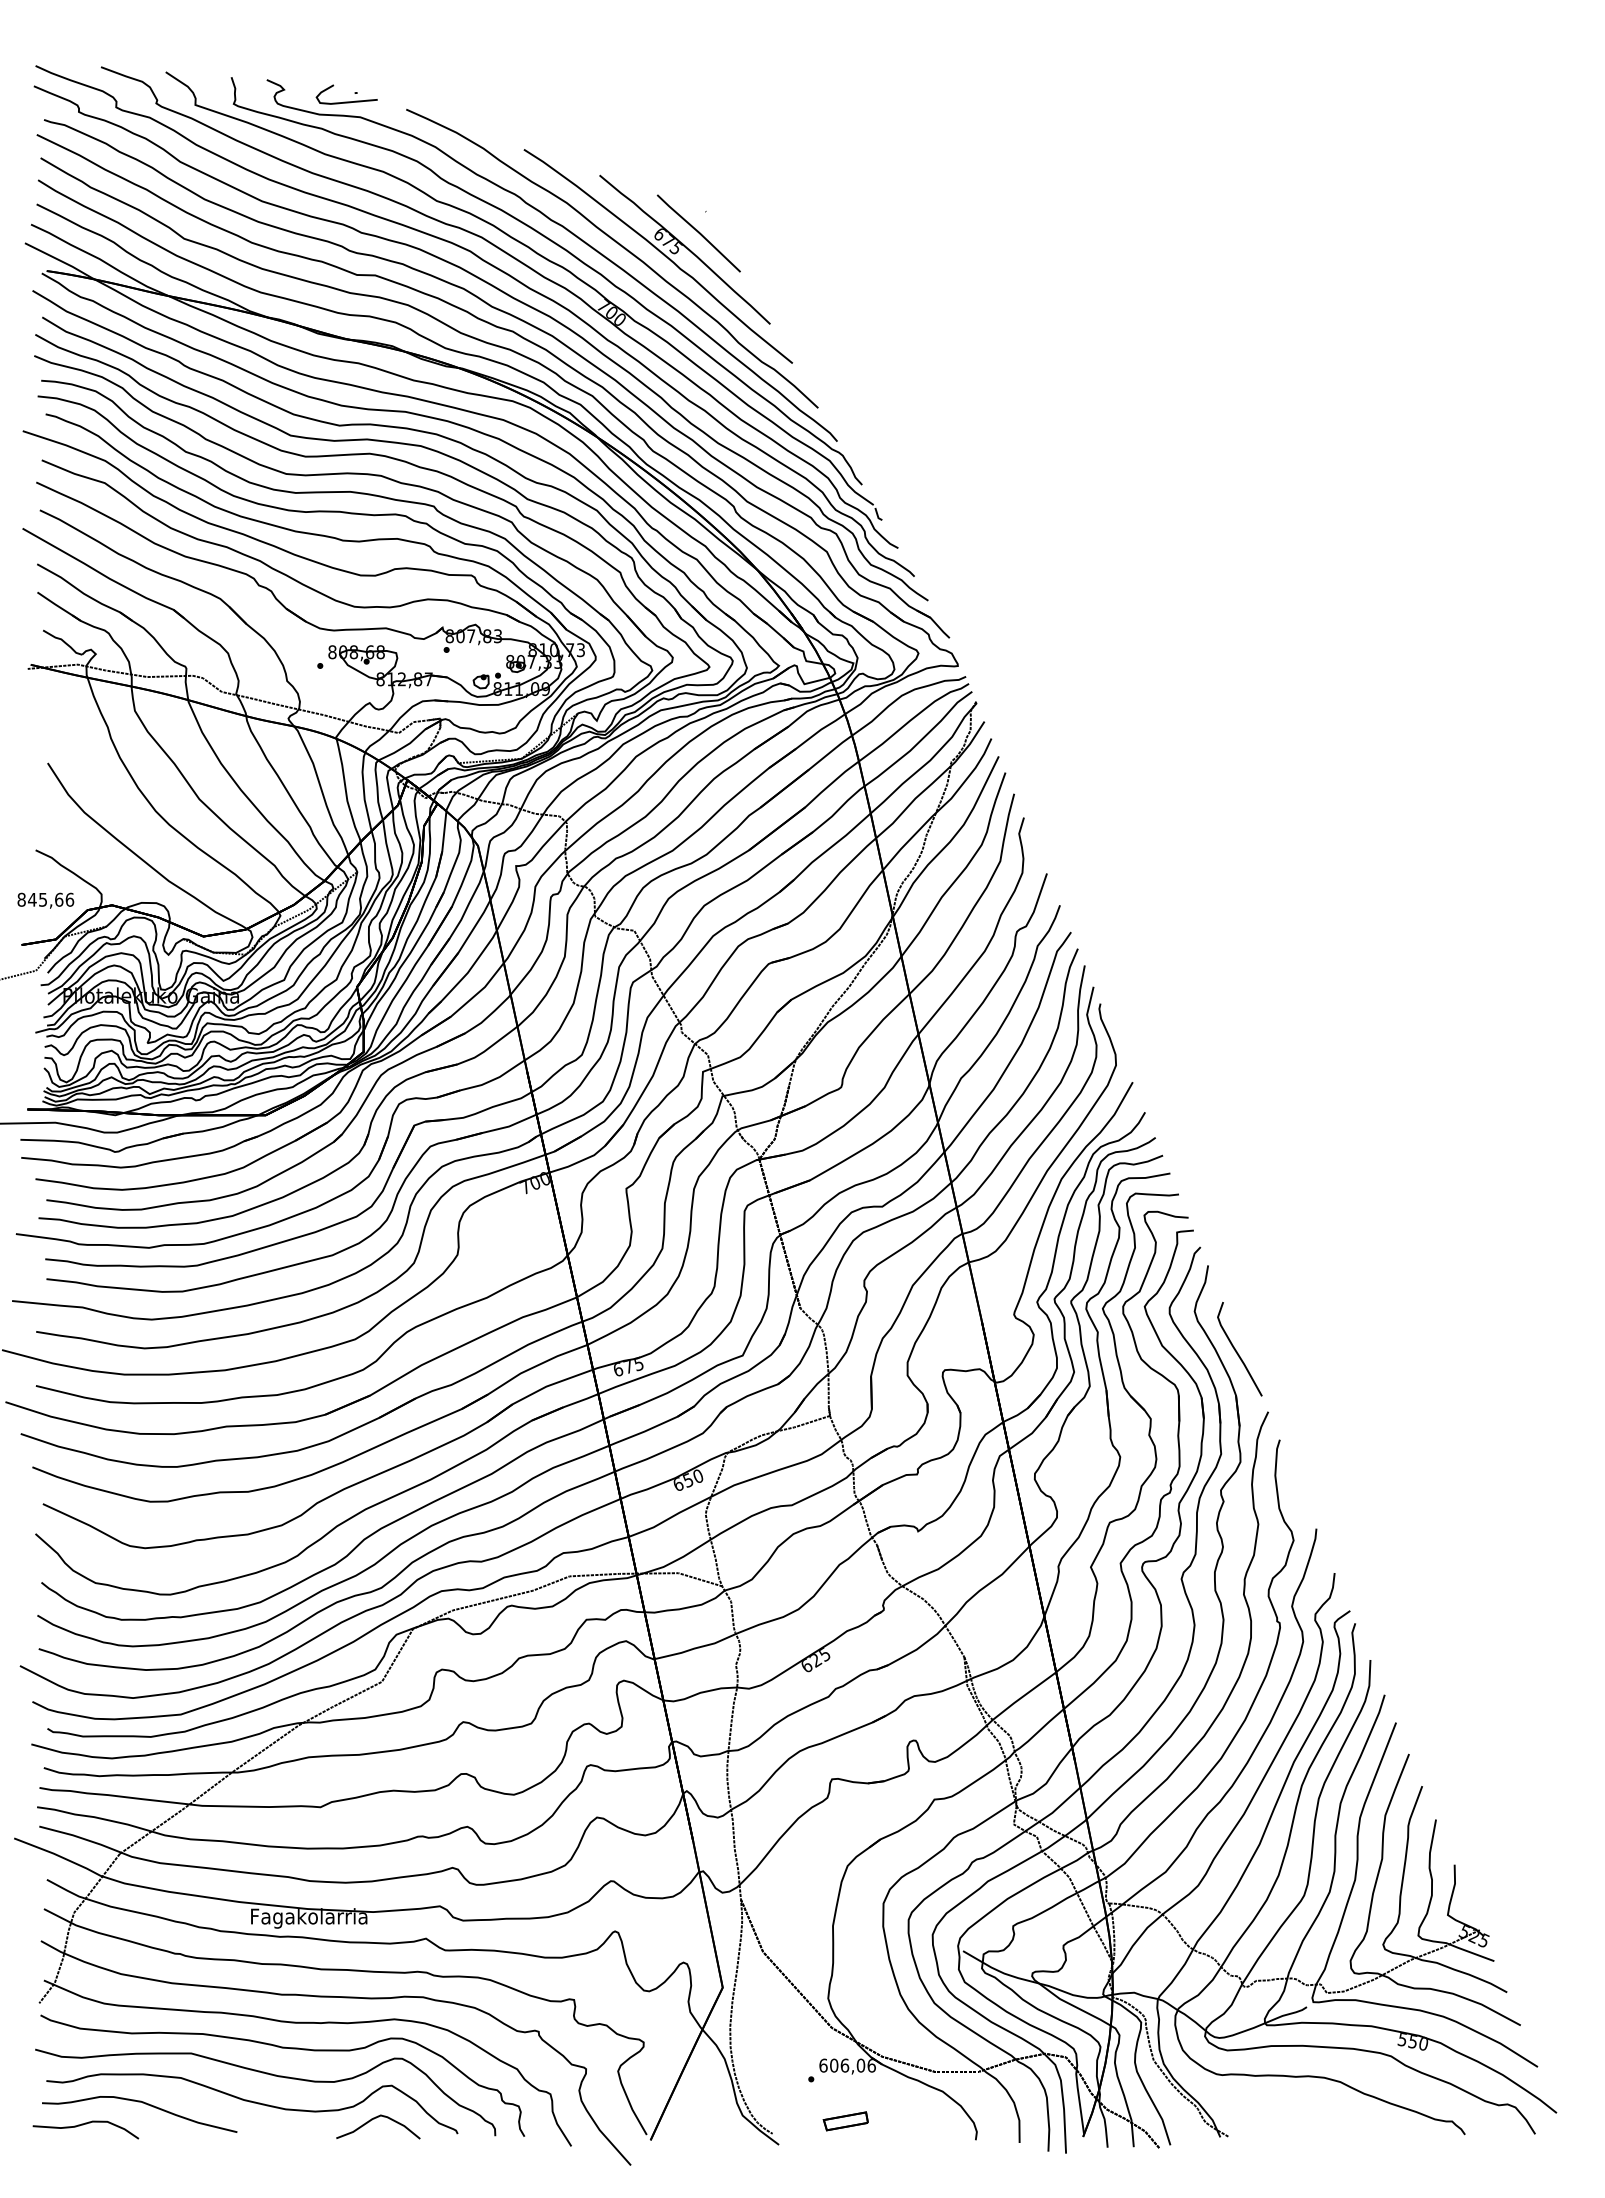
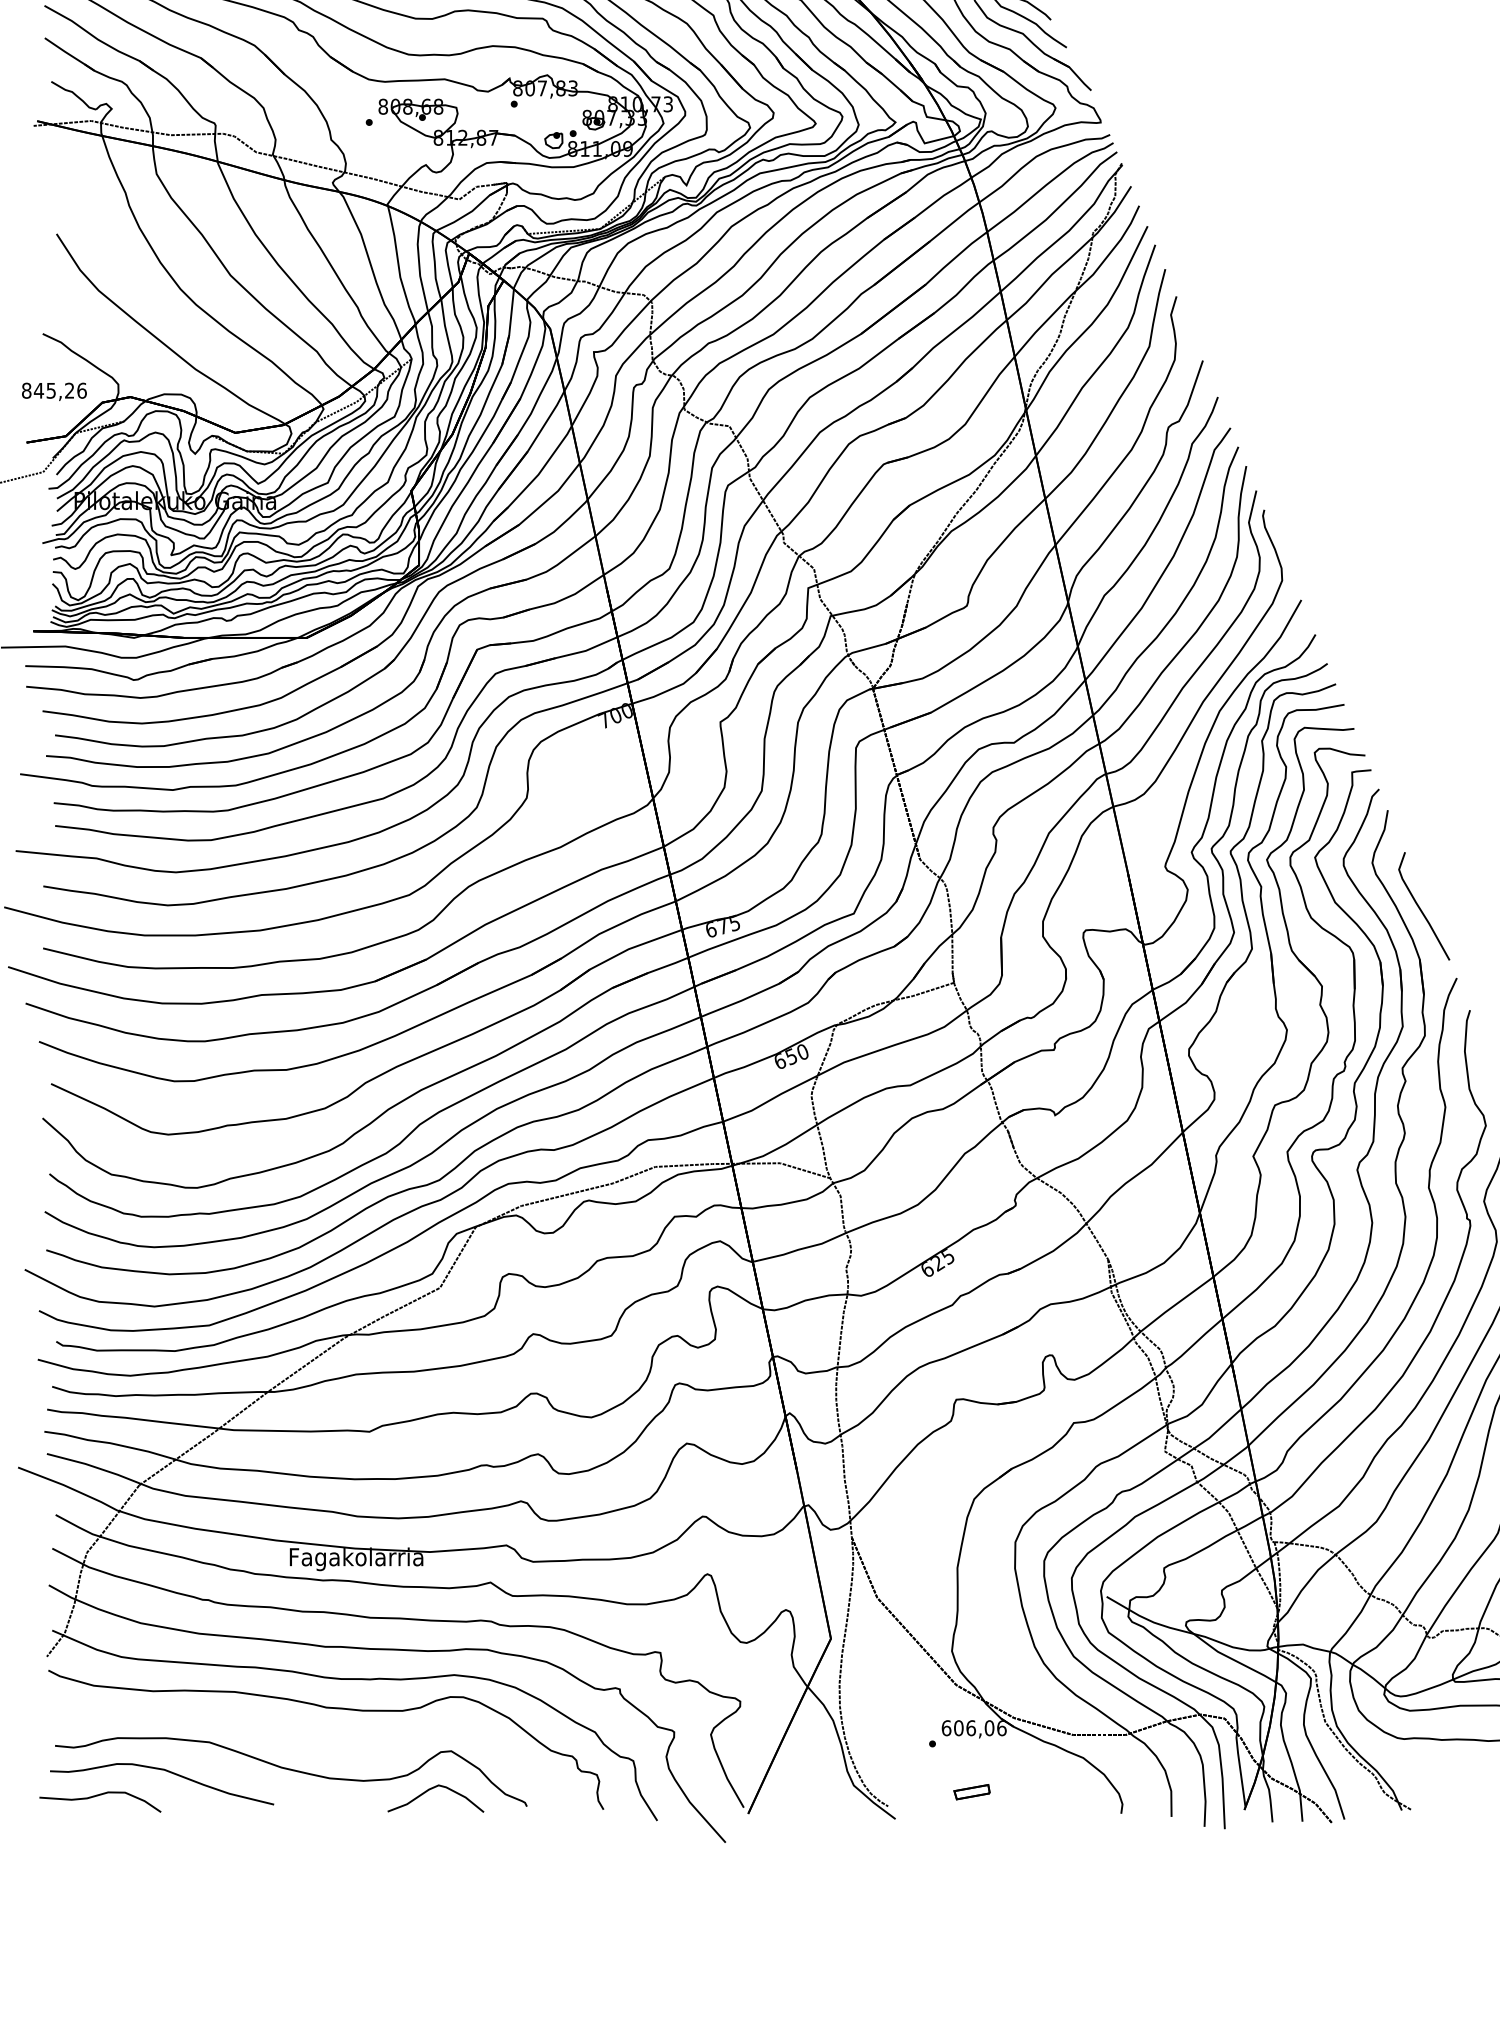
text: (59, 899) -> (70, 390), 845,66 -> 845,26
curve: (270, 2075) -> (312, 1739), removed
part: (845, 2121) -> (971, 1792), size x0.7

